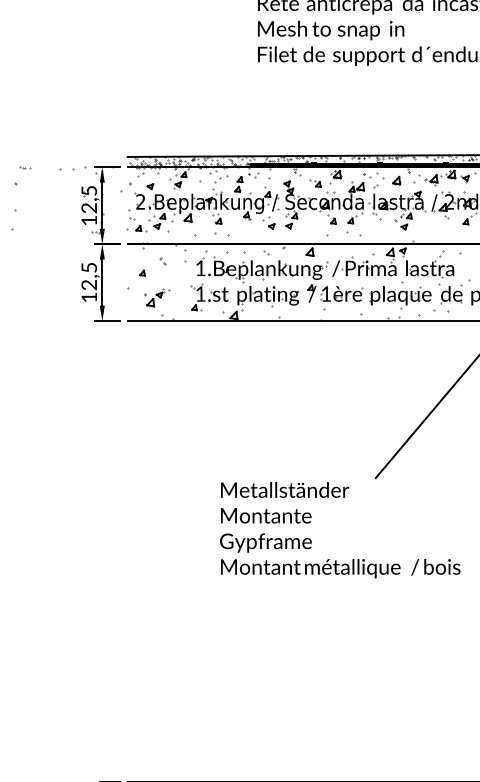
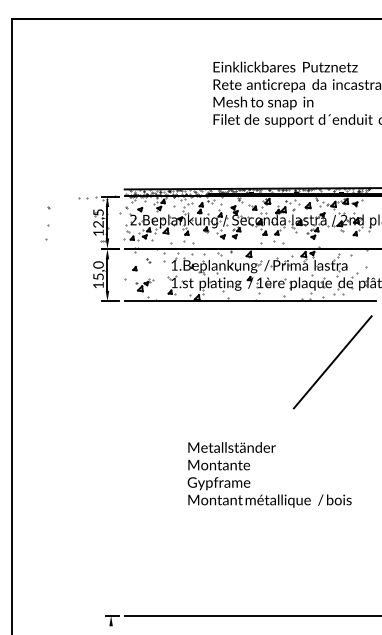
part: (26, 167) -> (55, 196), removed
text: (89, 275) -> (98, 270), 12,5 -> 15,0
text: (339, 529) -> (269, 474), moved

